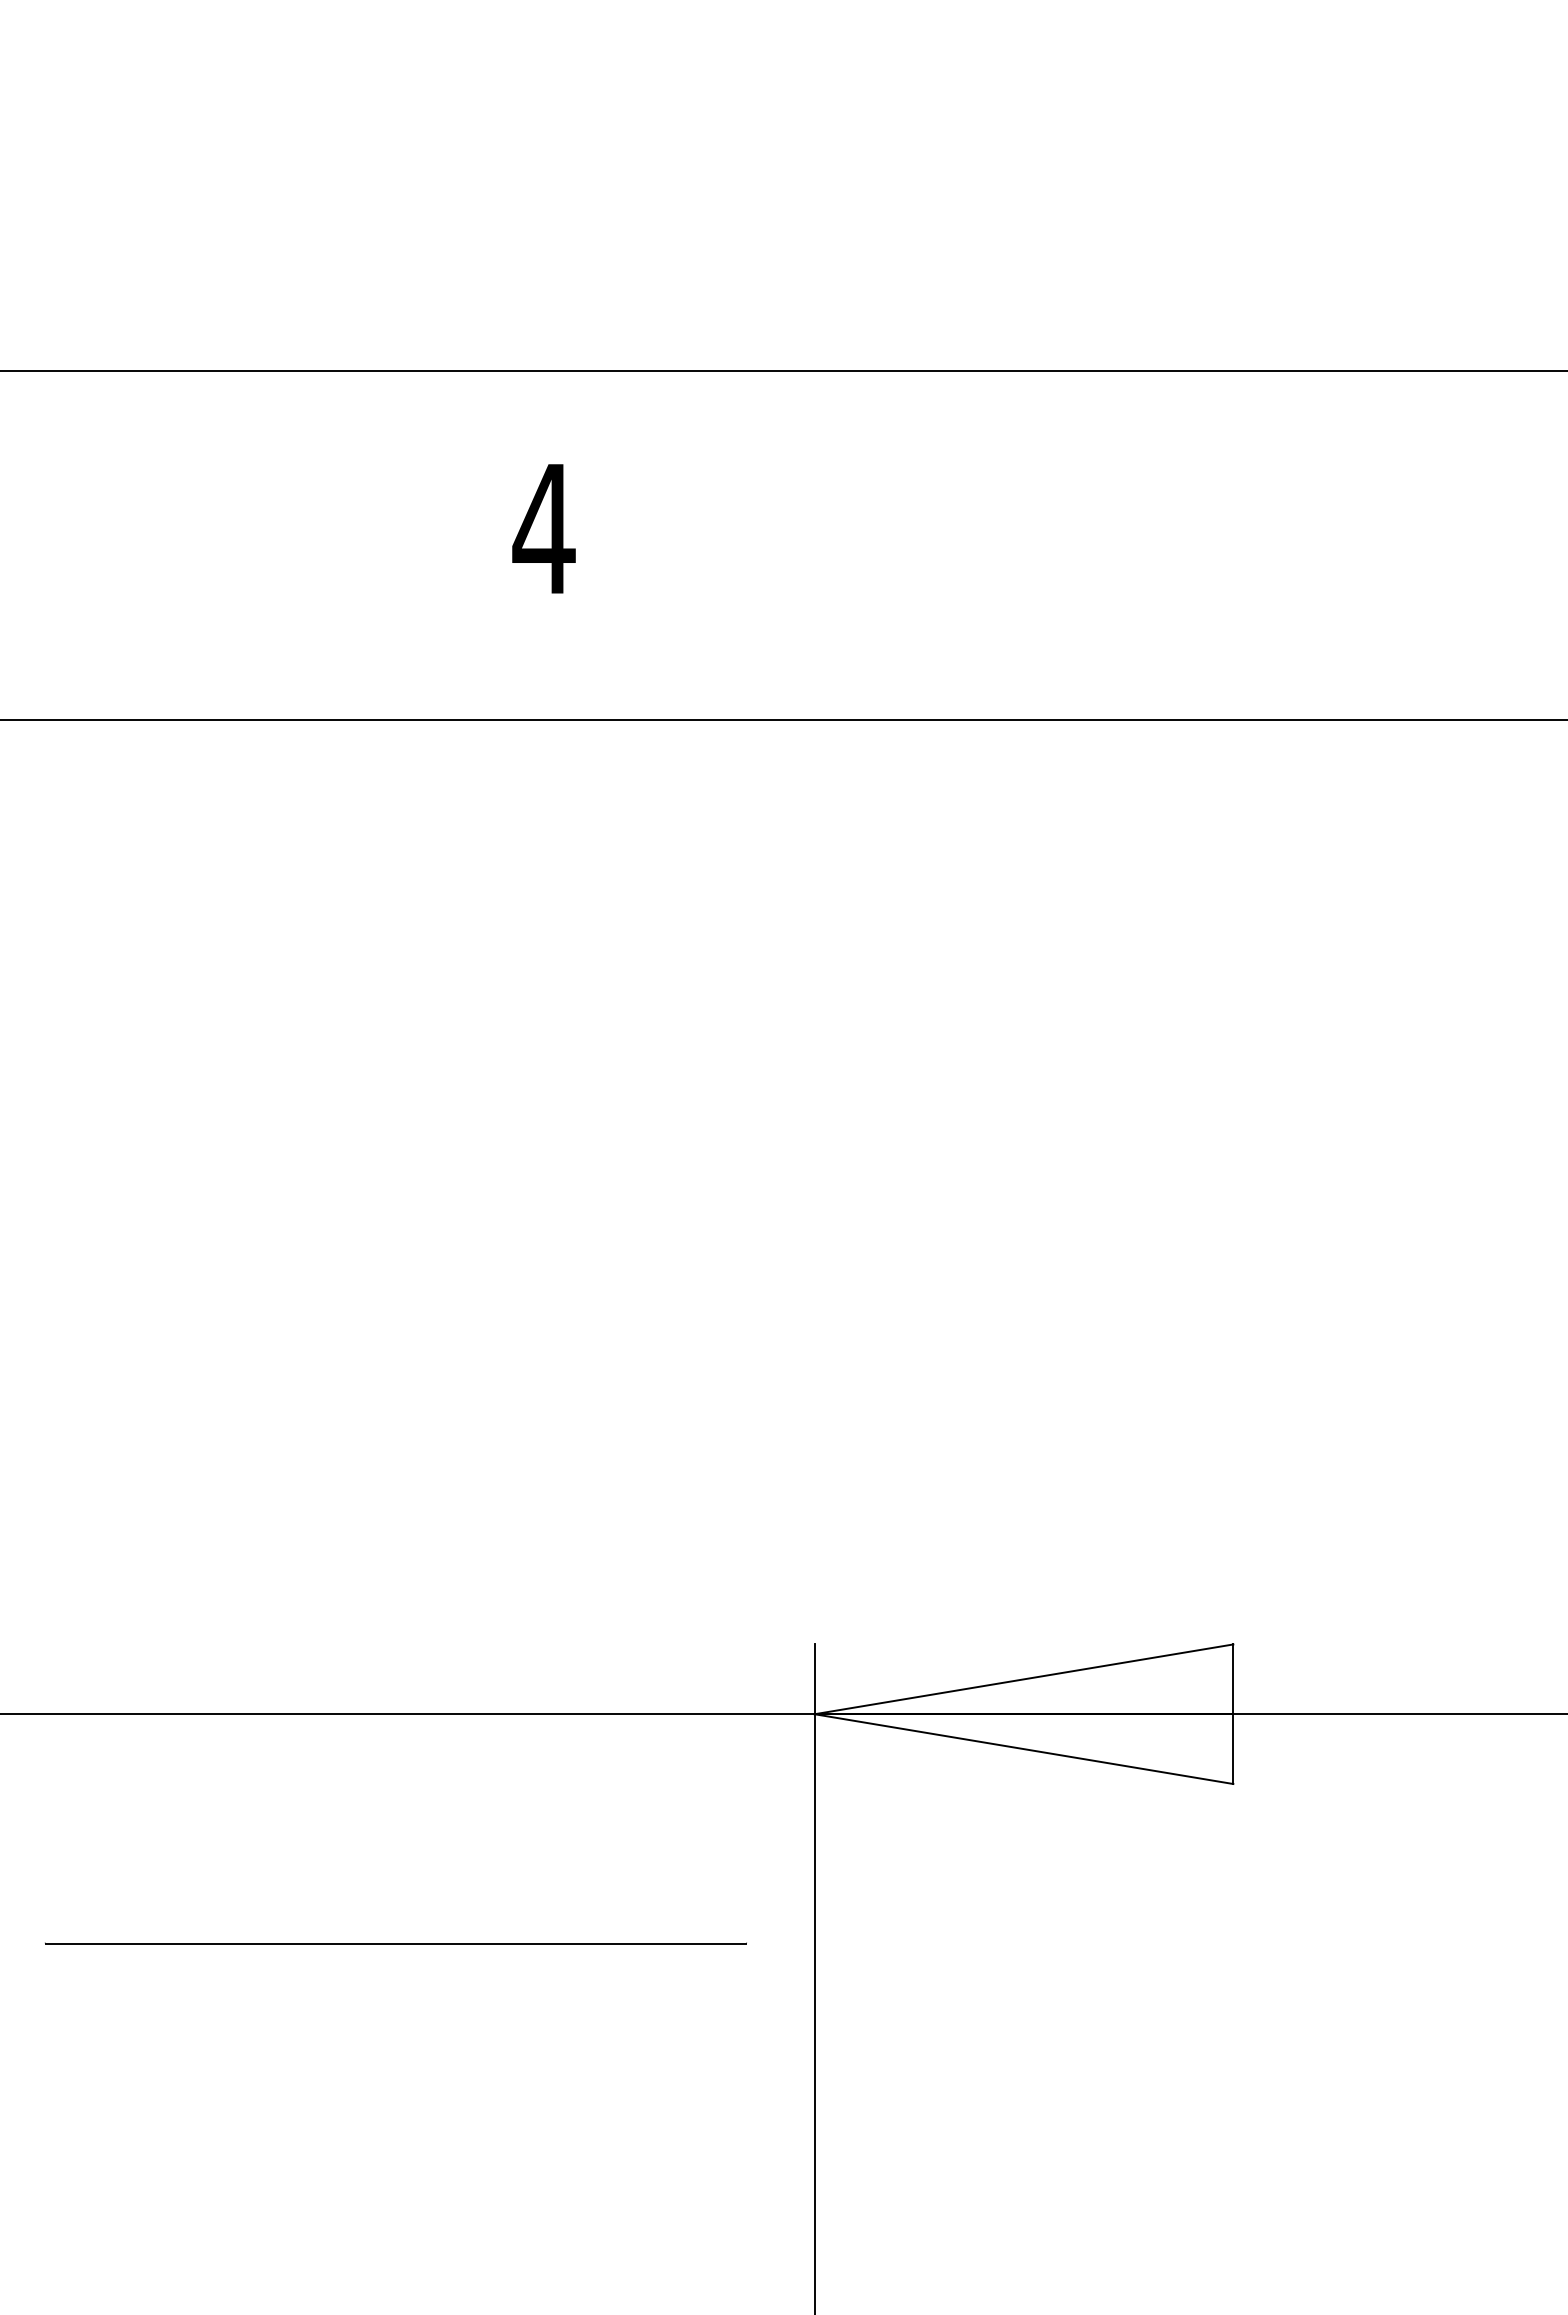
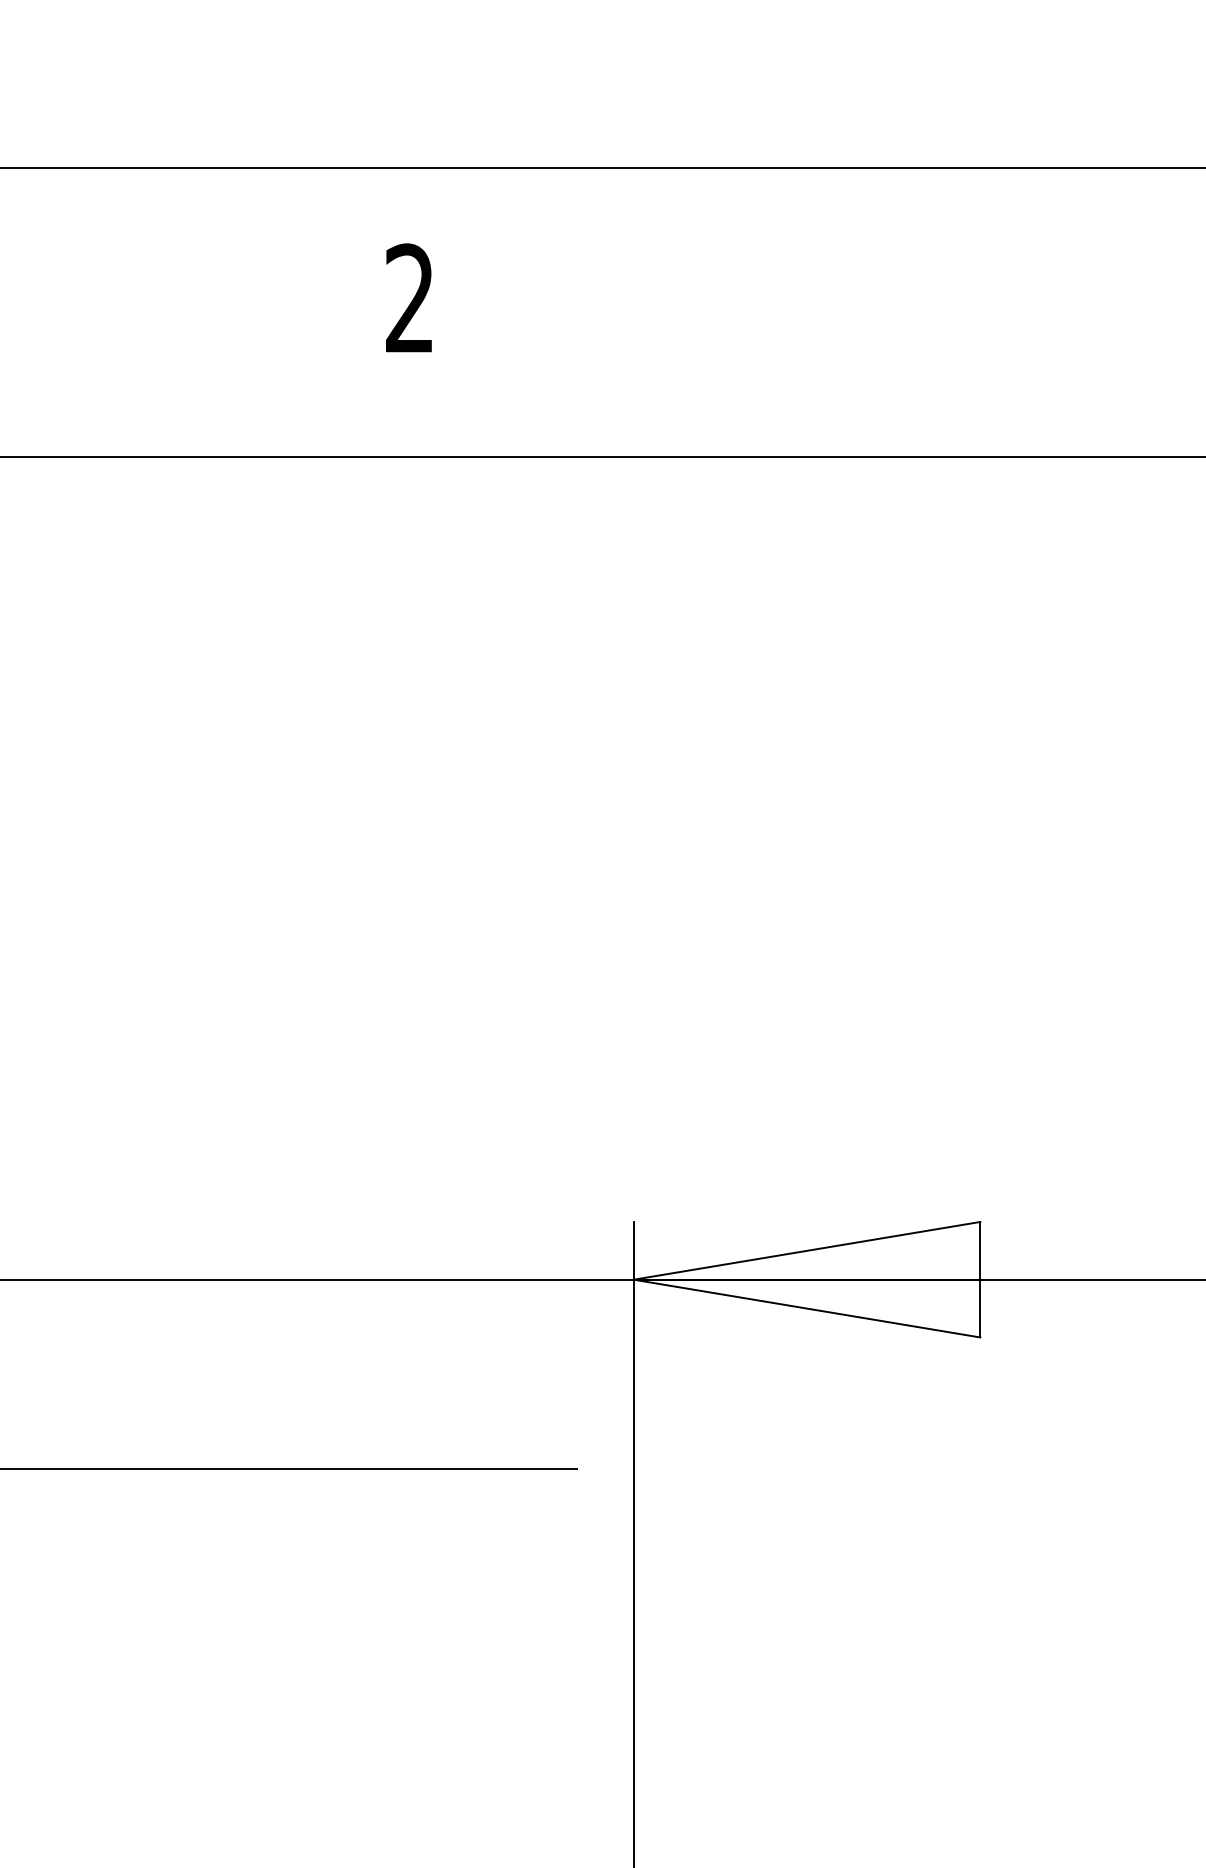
text: (543, 527) -> (409, 297), 4 -> 2

